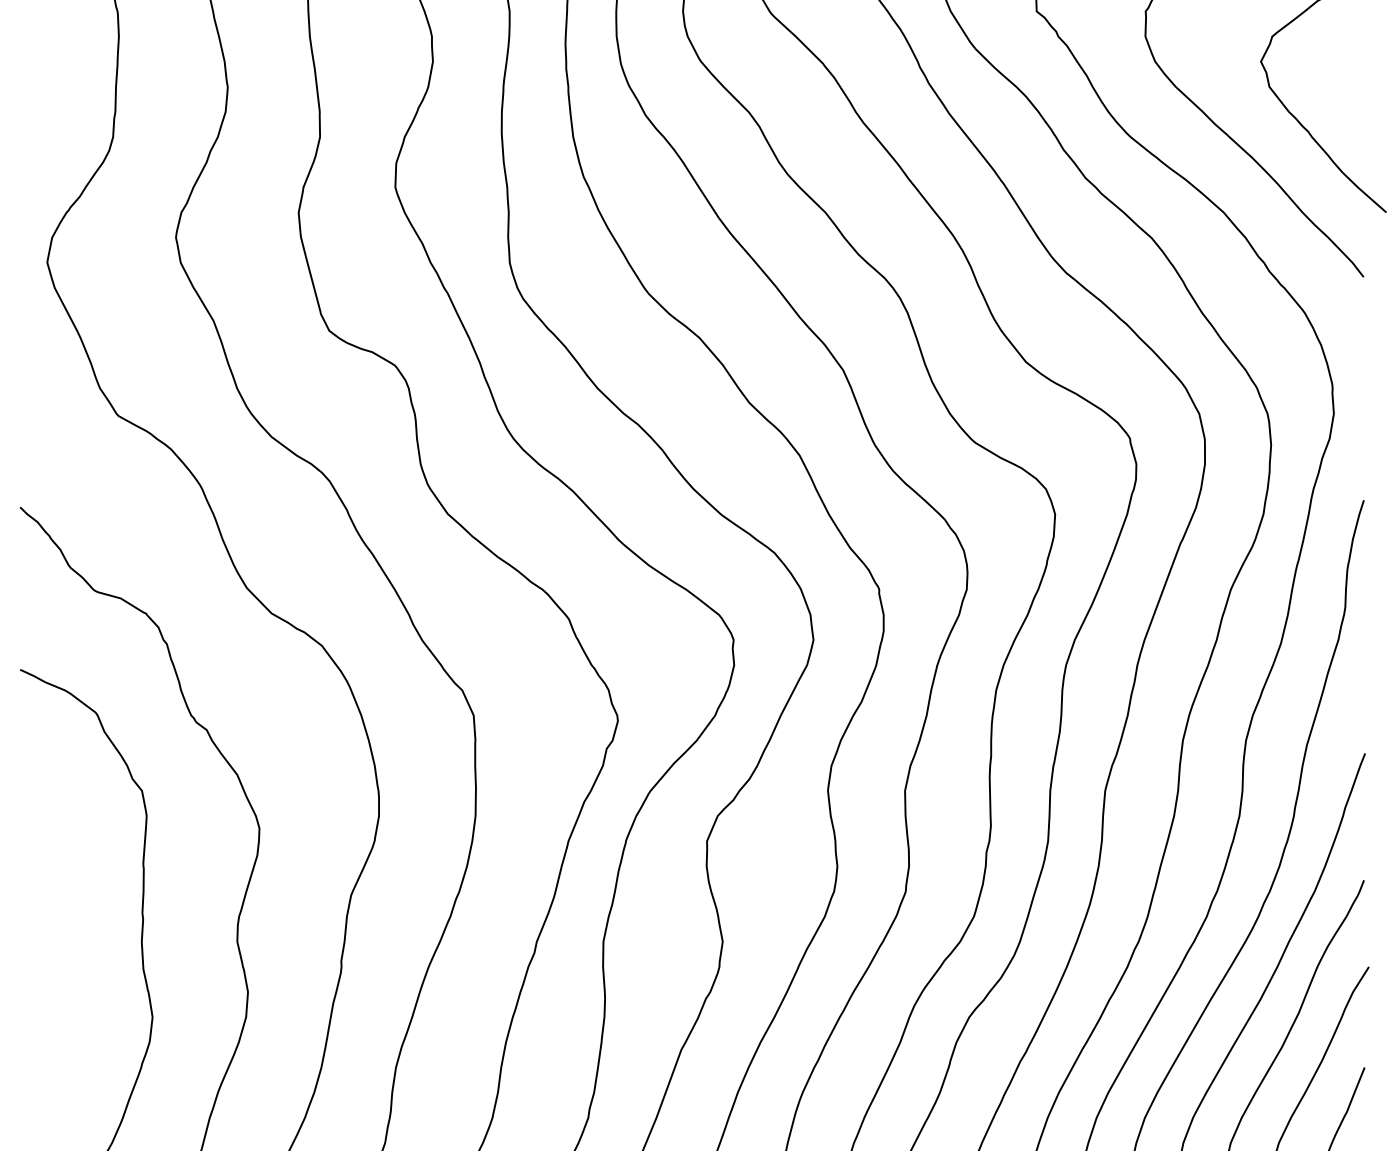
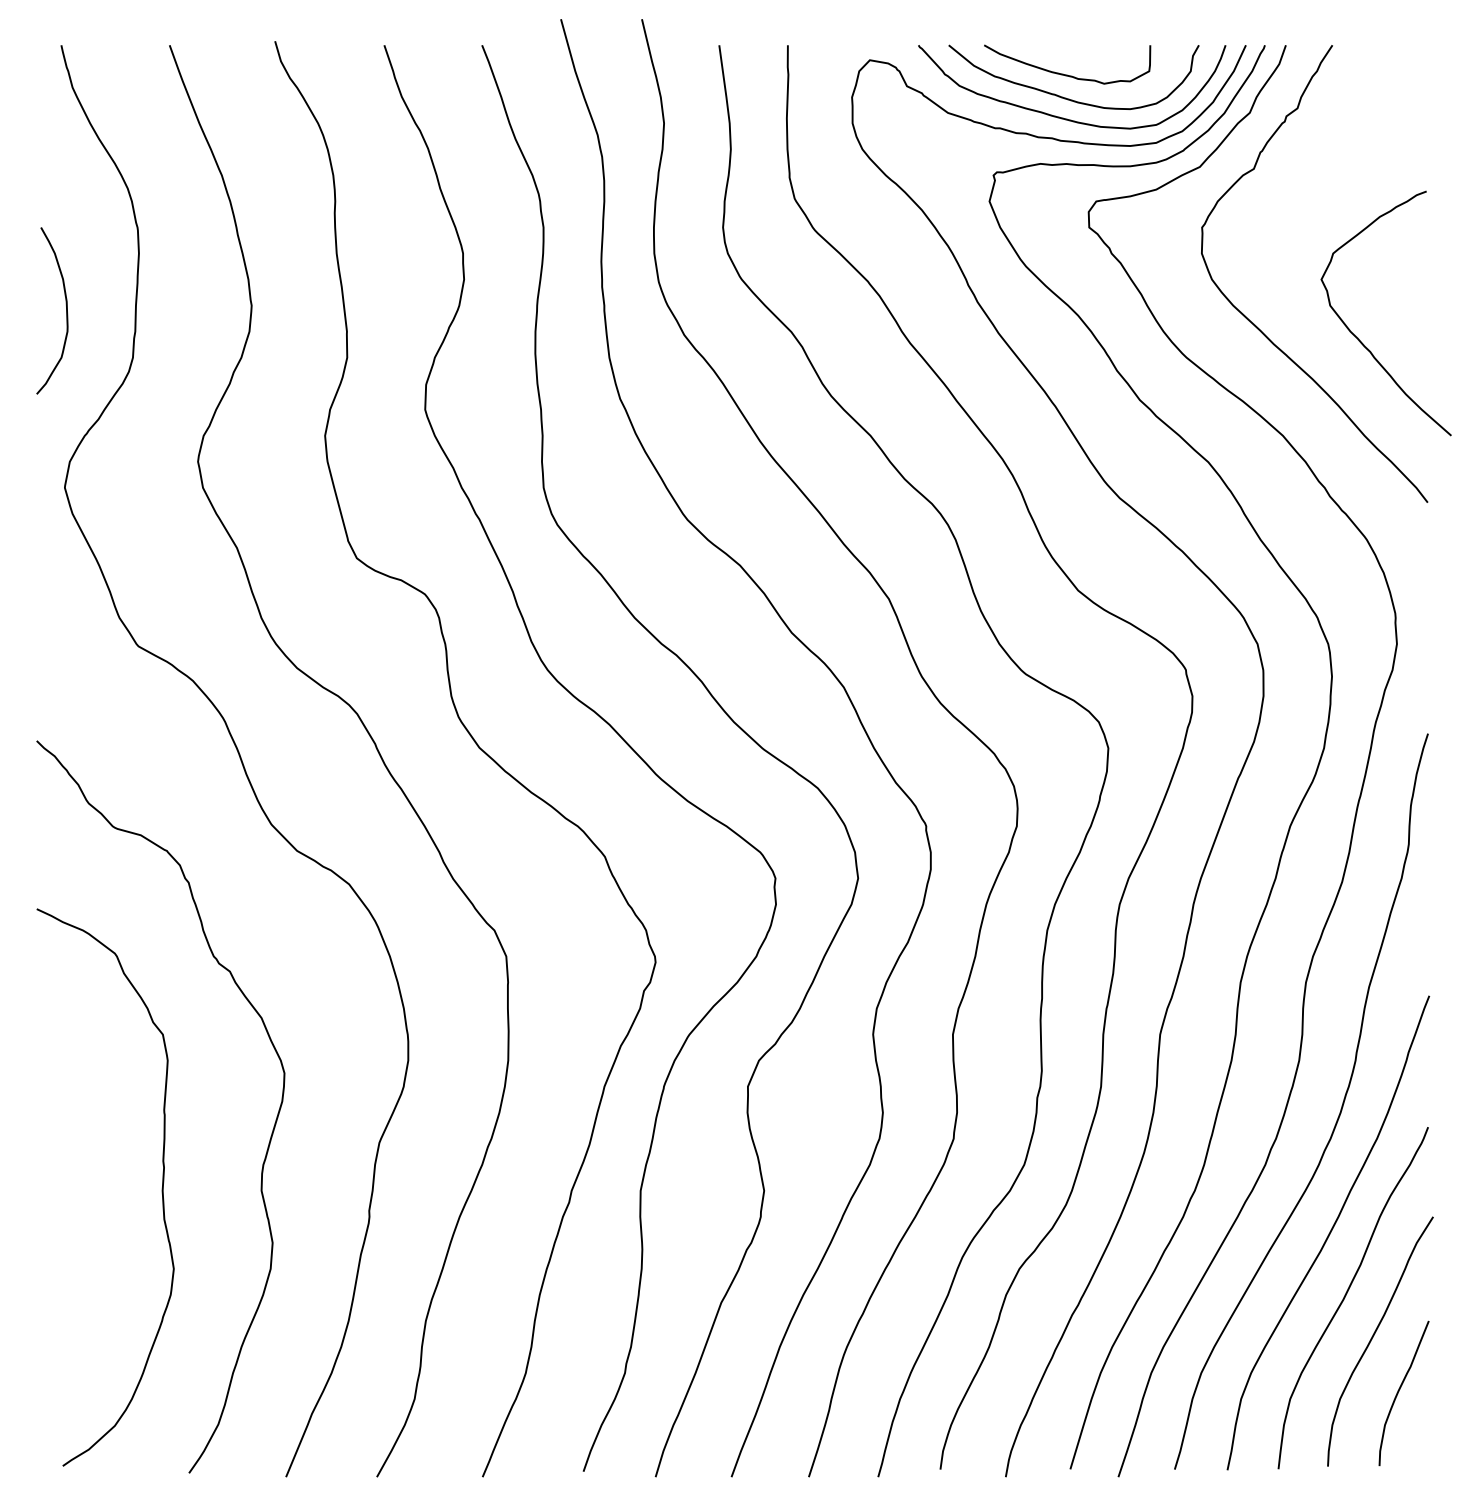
curve: (48, 91) -> (66, 310), added

